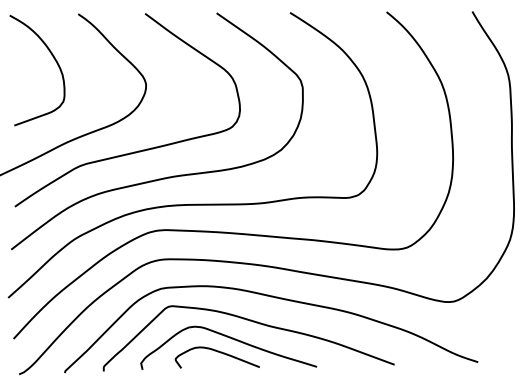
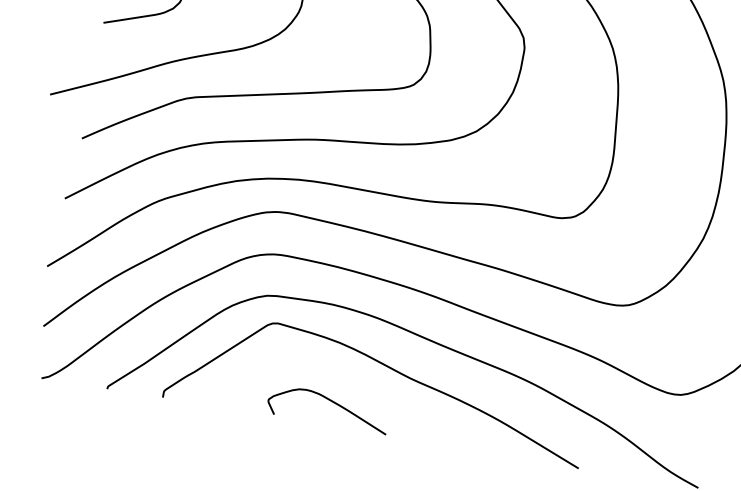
curve: (232, 339) -> (354, 387), removed

